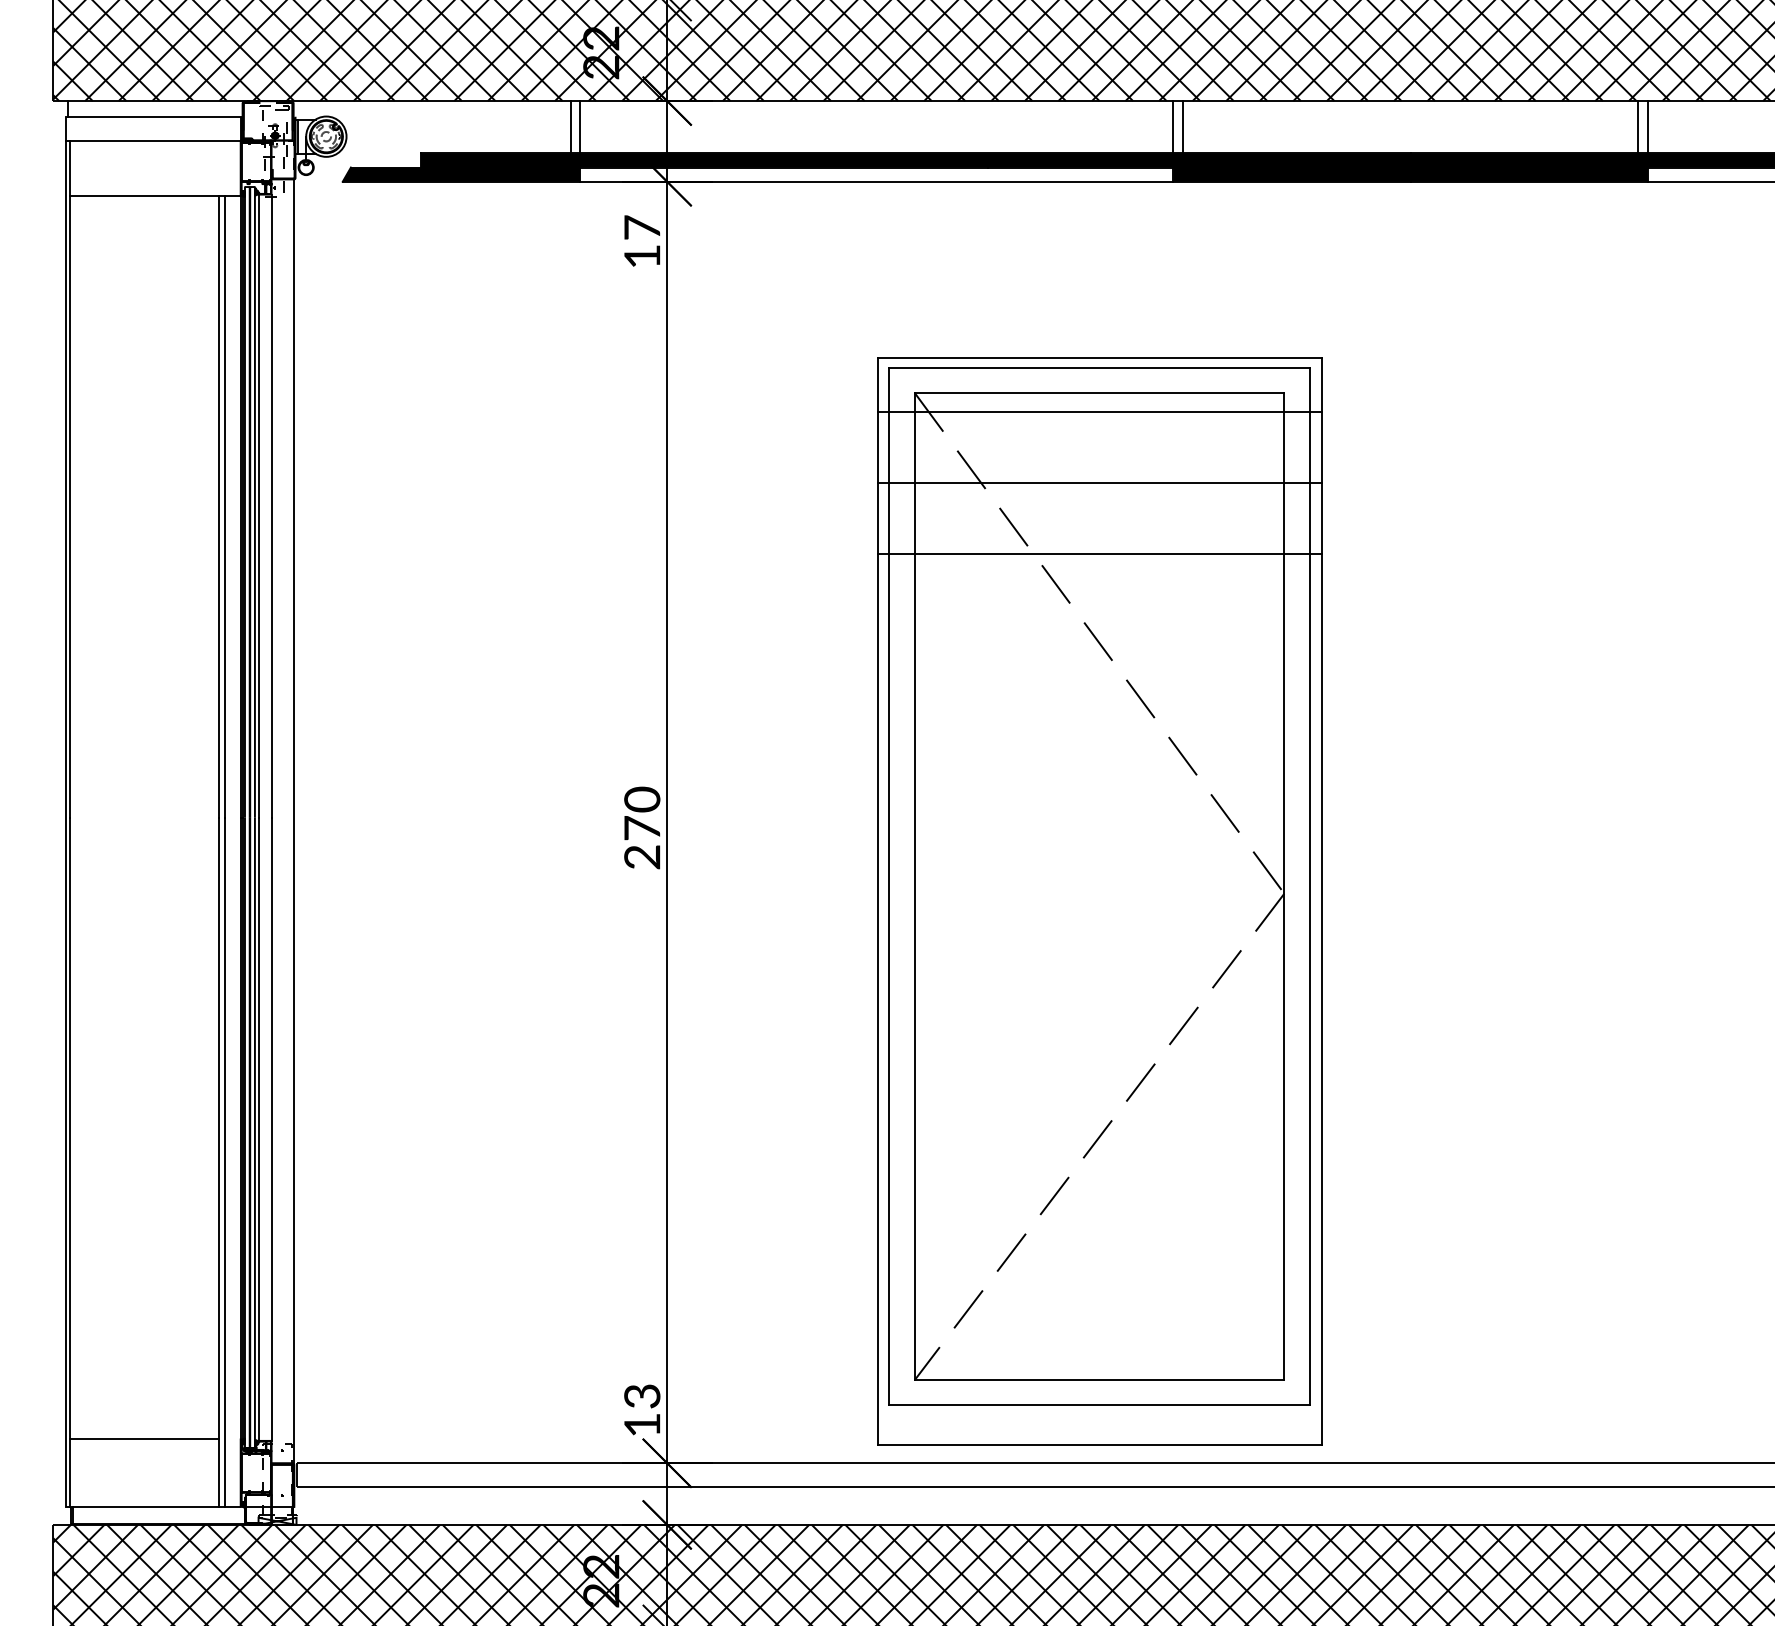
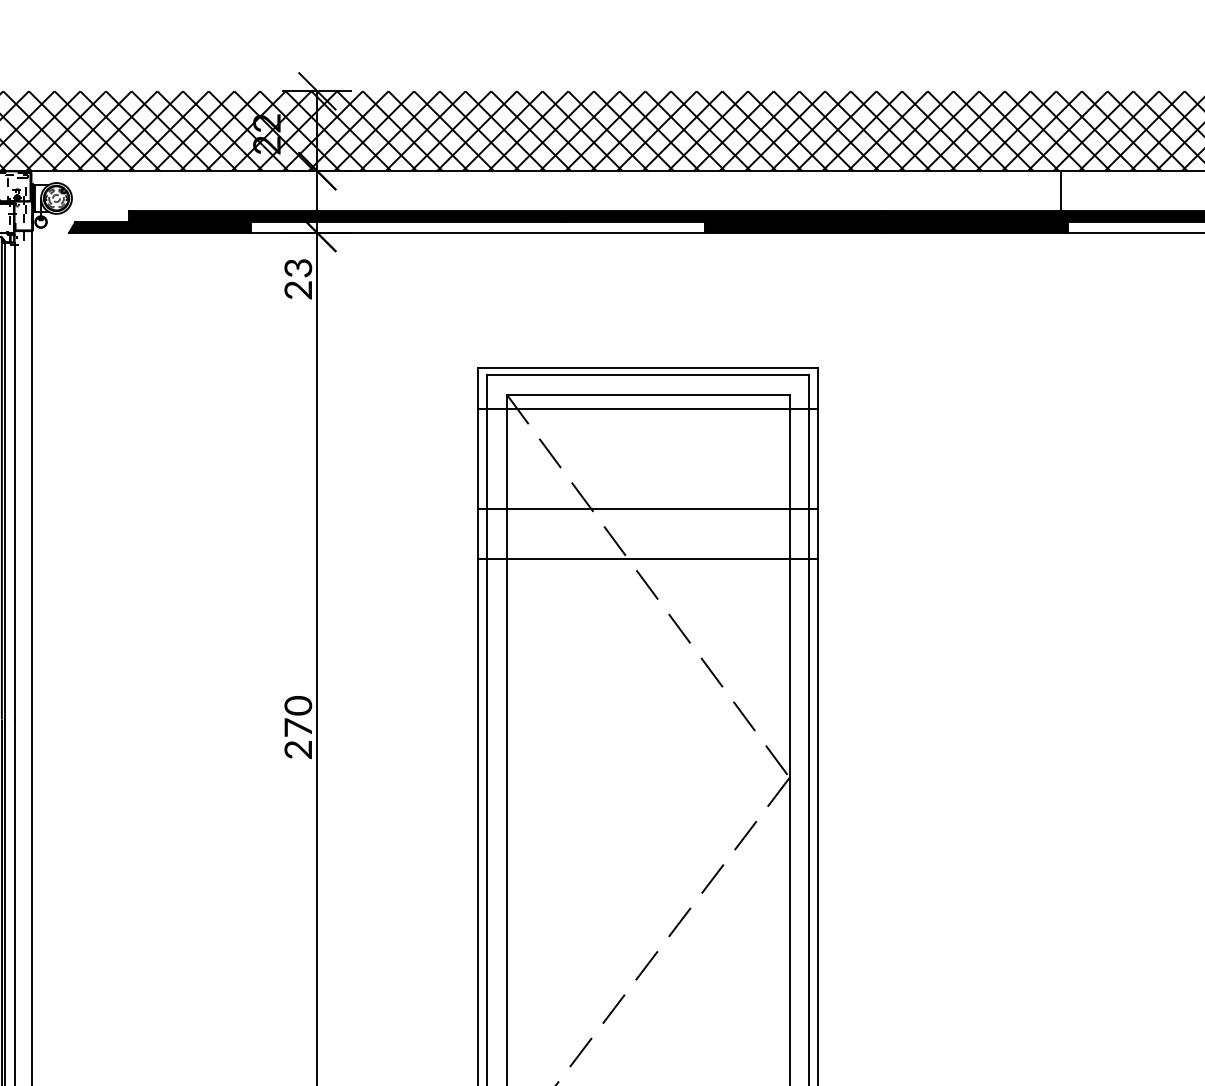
line: (570, 127) -> (243, 191), removed
line: (580, 127) -> (251, 191), removed
line: (1173, 127) -> (704, 191), removed
line: (1182, 127) -> (711, 191), removed
line: (1647, 127) -> (1067, 191), removed
text: (642, 241) -> (298, 278), 17 -> 23
line: (1099, 483) -> (648, 509), moved
line: (1099, 554) -> (648, 558), moved

